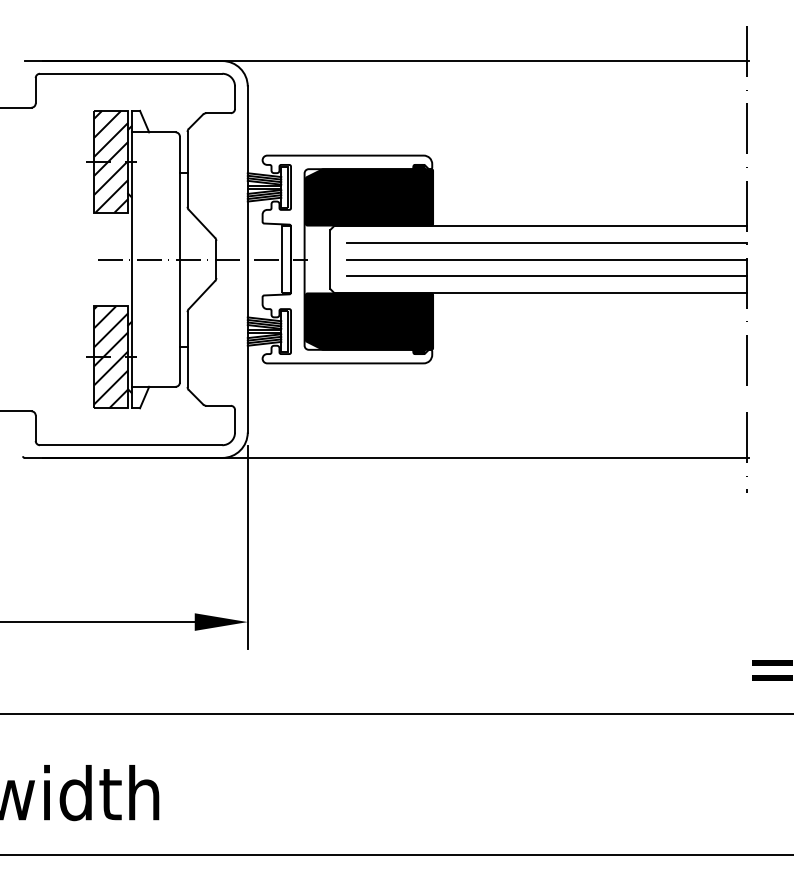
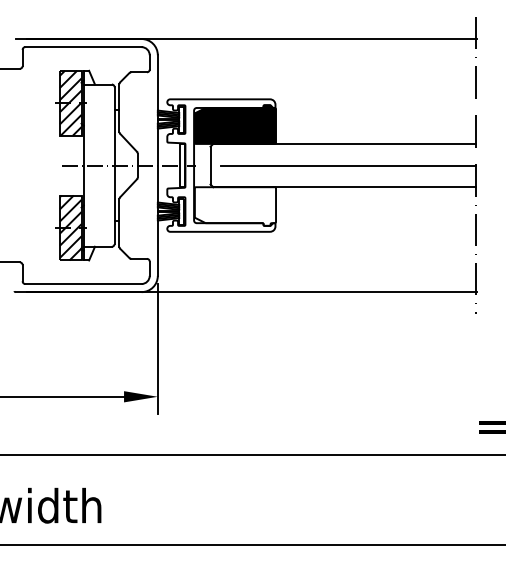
line: (546, 242) -> (348, 154), removed
line: (546, 276) -> (348, 176), removed
fill: (369, 323) -> (235, 206), removed

